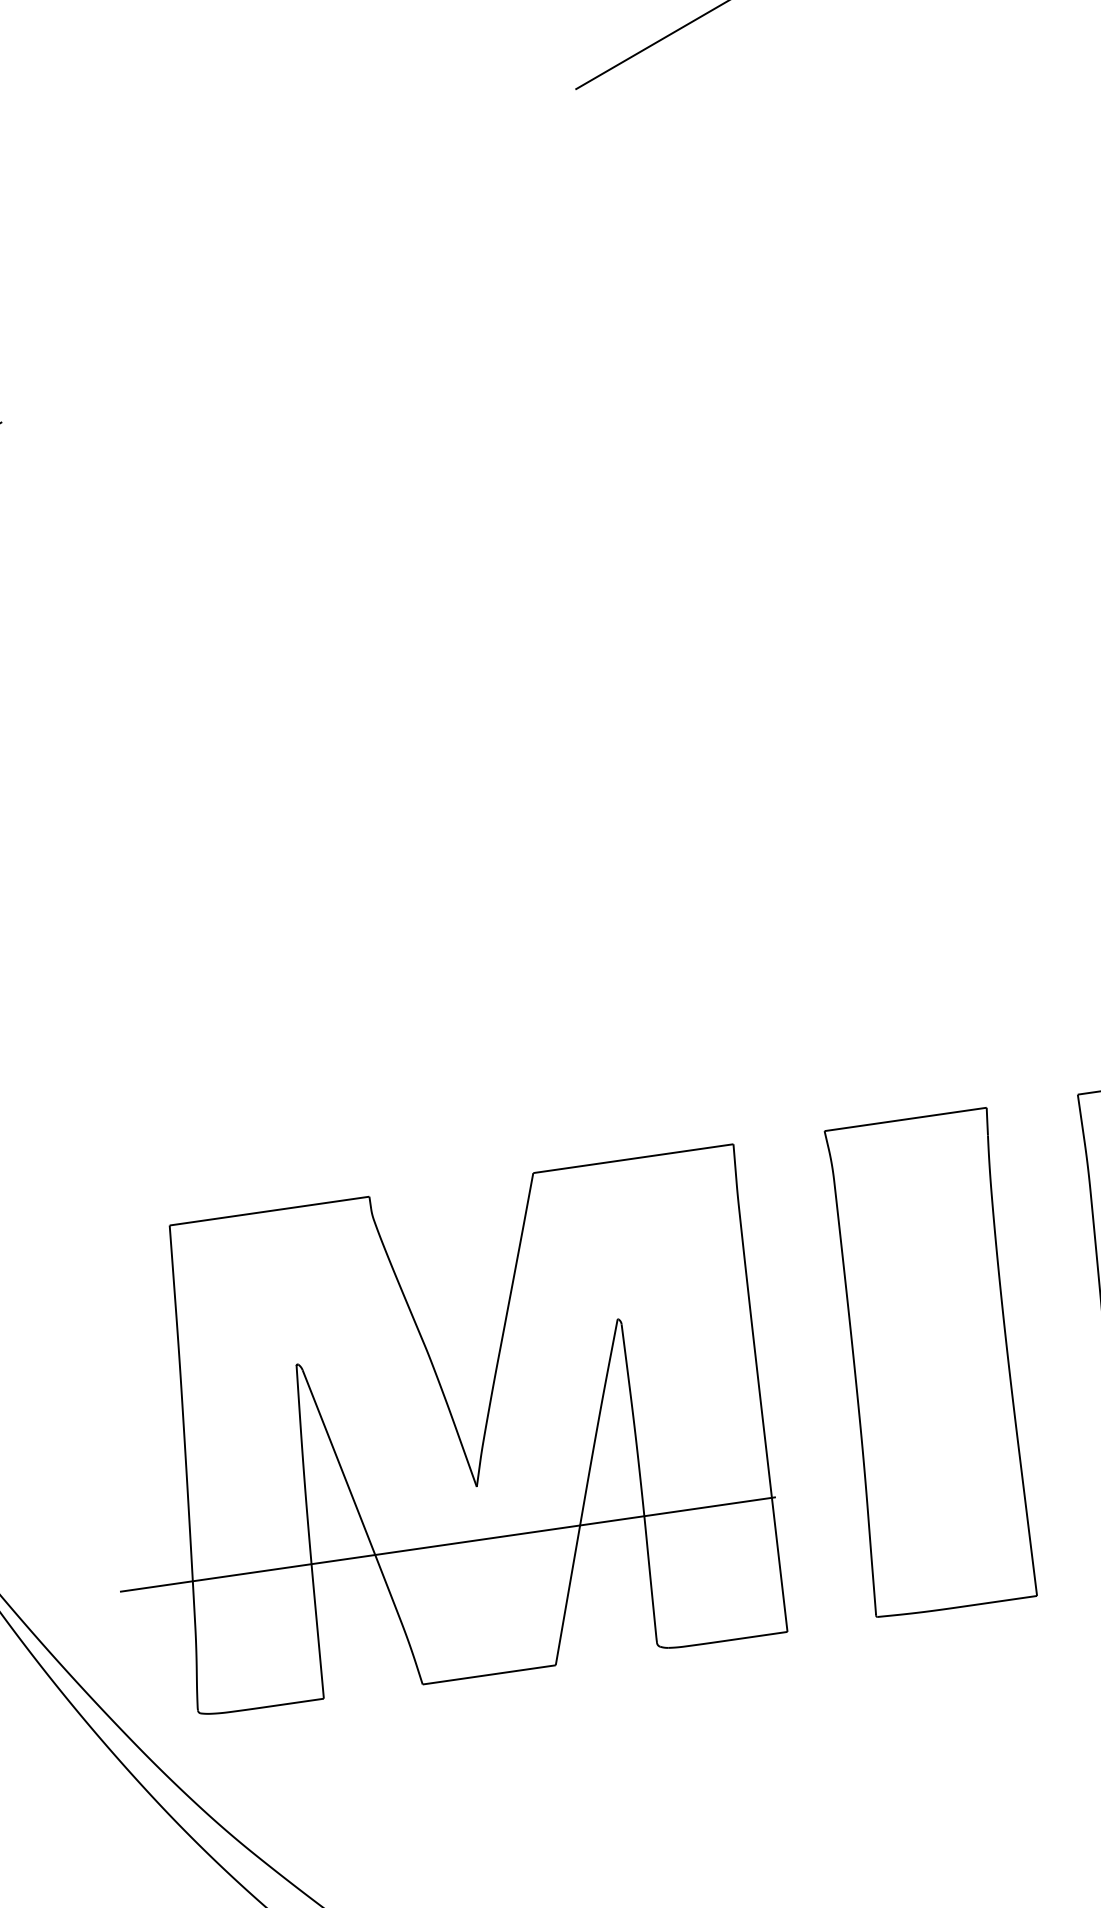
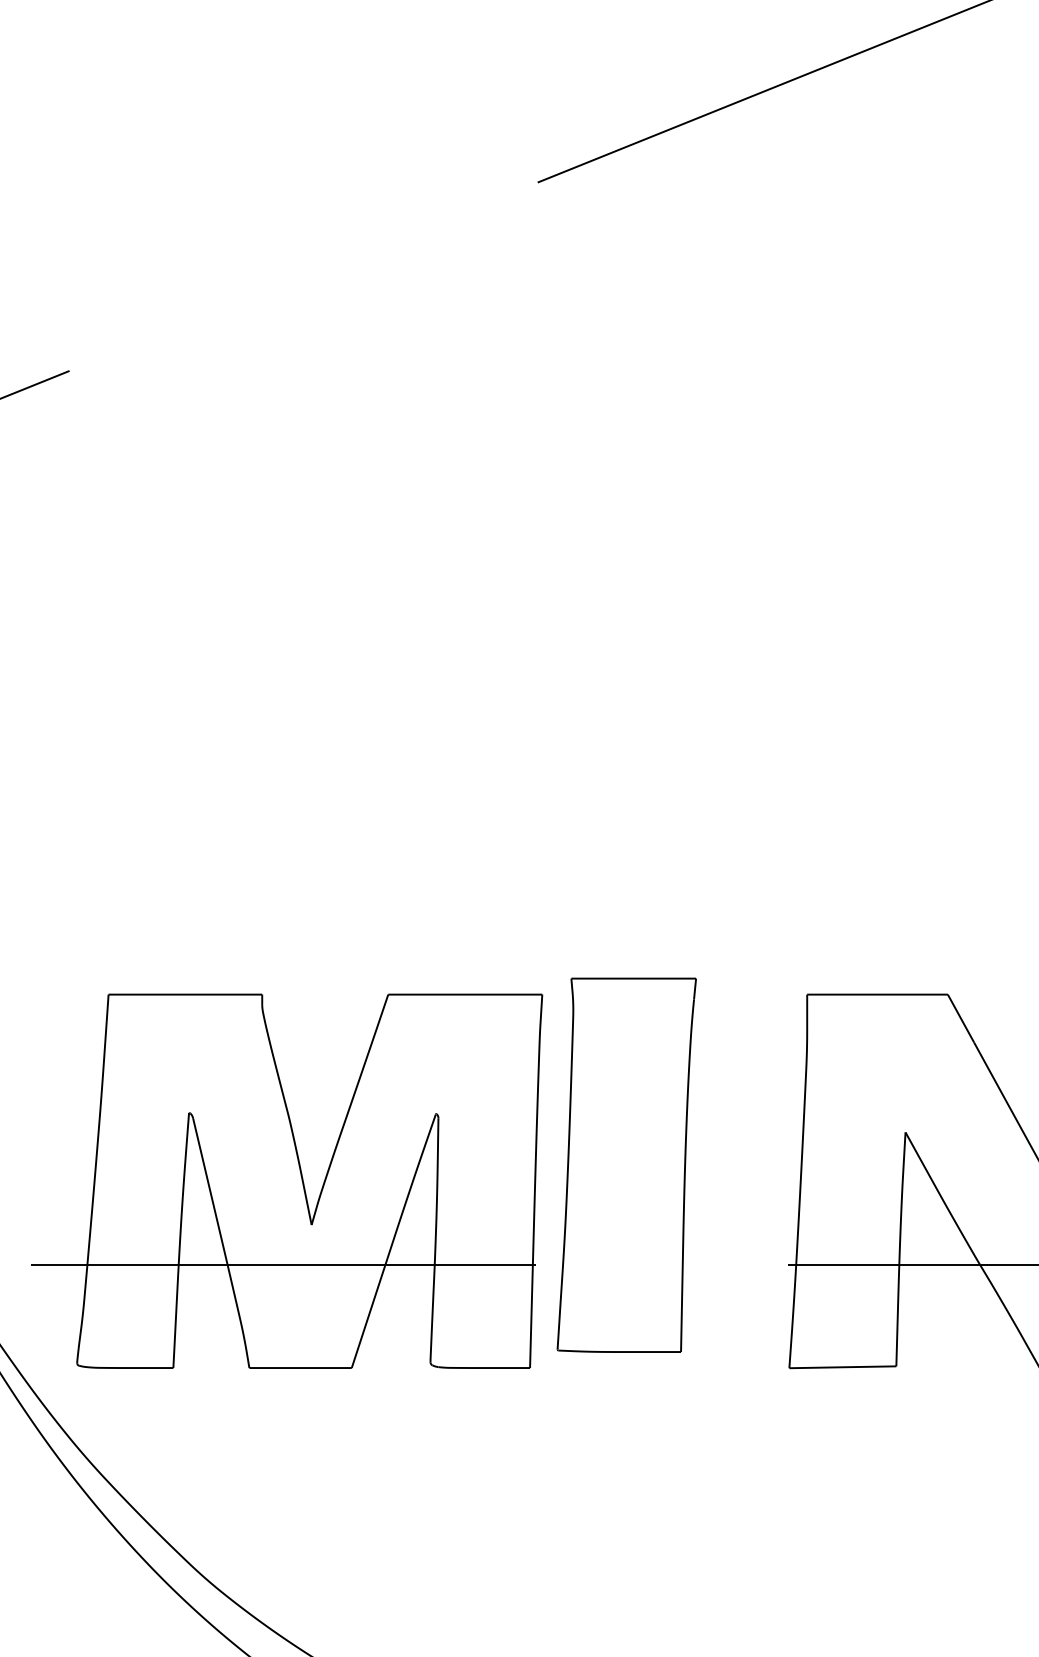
part: (931, 1362) -> (626, 1164), moved

